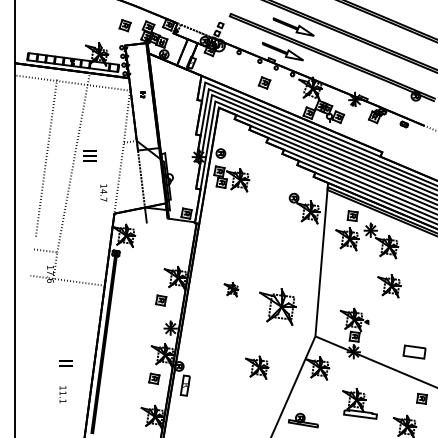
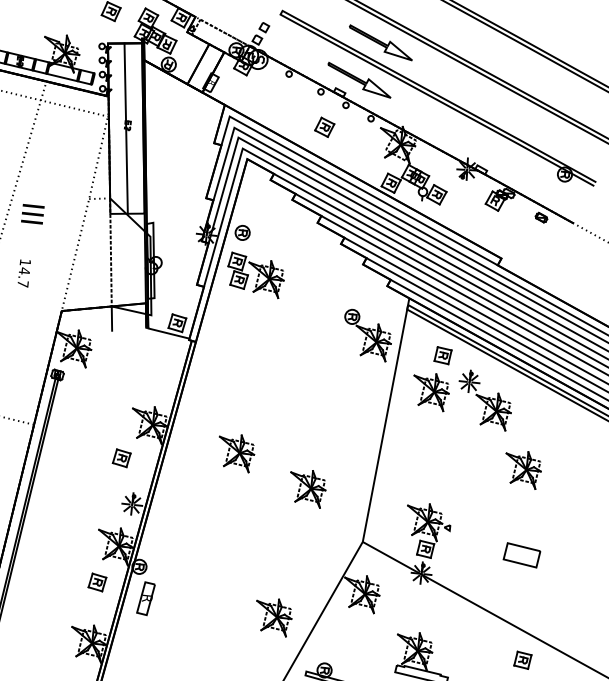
line: (141, 96) -> (125, 127), added
text: (103, 192) -> (23, 272), moved
part: (389, 286) -> (522, 470), moved
part: (231, 289) -> (236, 452), size x1.67
part: (277, 306) -> (307, 487), size x0.62
part: (414, 351) -> (522, 554), moved
part: (257, 367) -> (273, 616), moved

